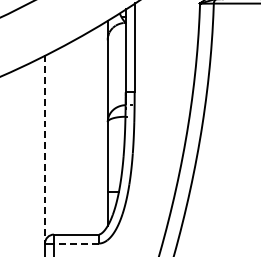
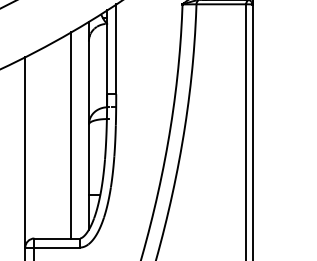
line: (90, 131) -> (71, 134), added
line: (45, 149) -> (25, 152), dashed -> solid
line: (76, 243) -> (57, 247), dashed -> solid

